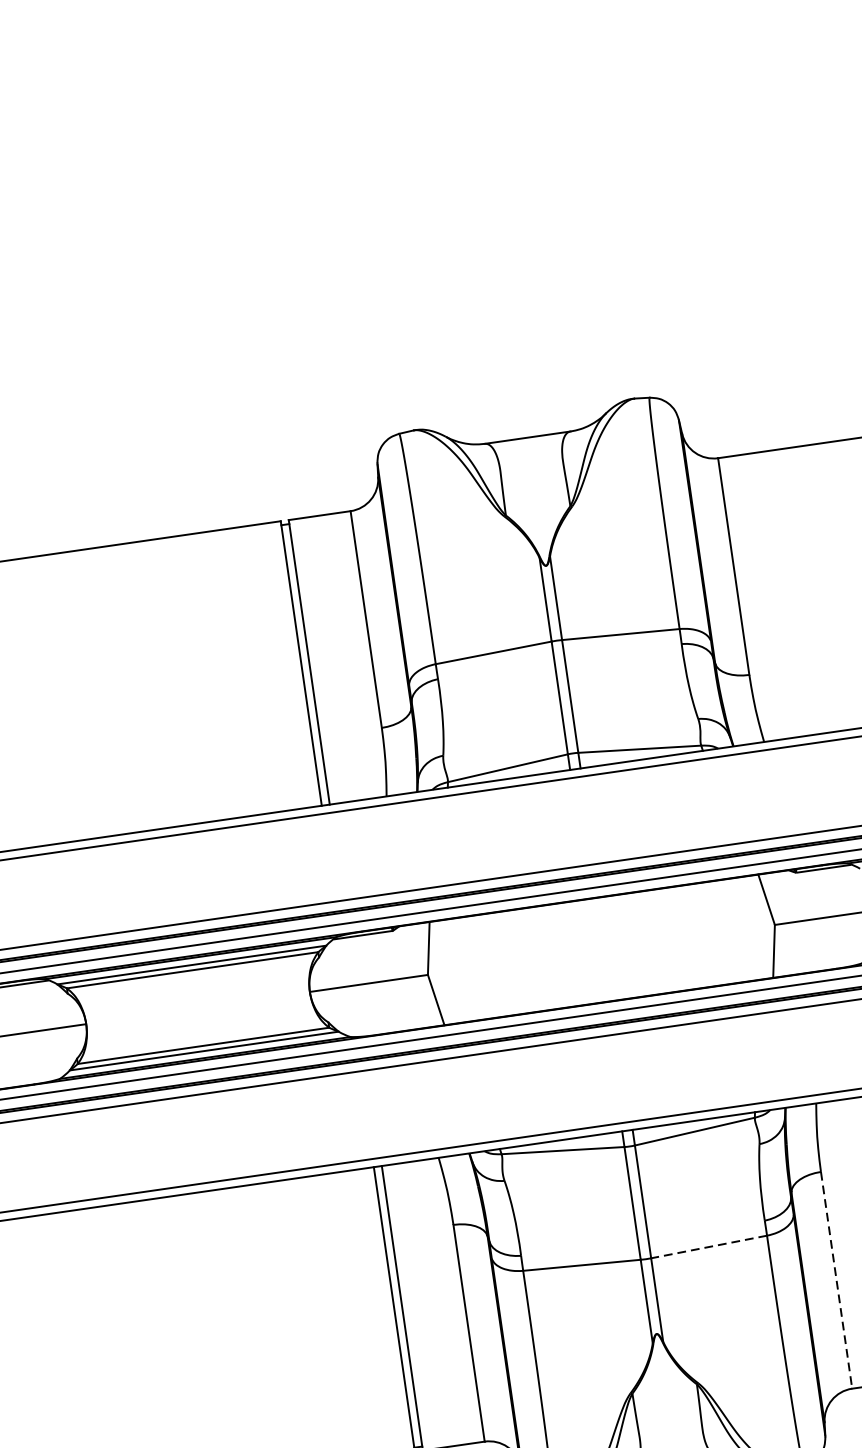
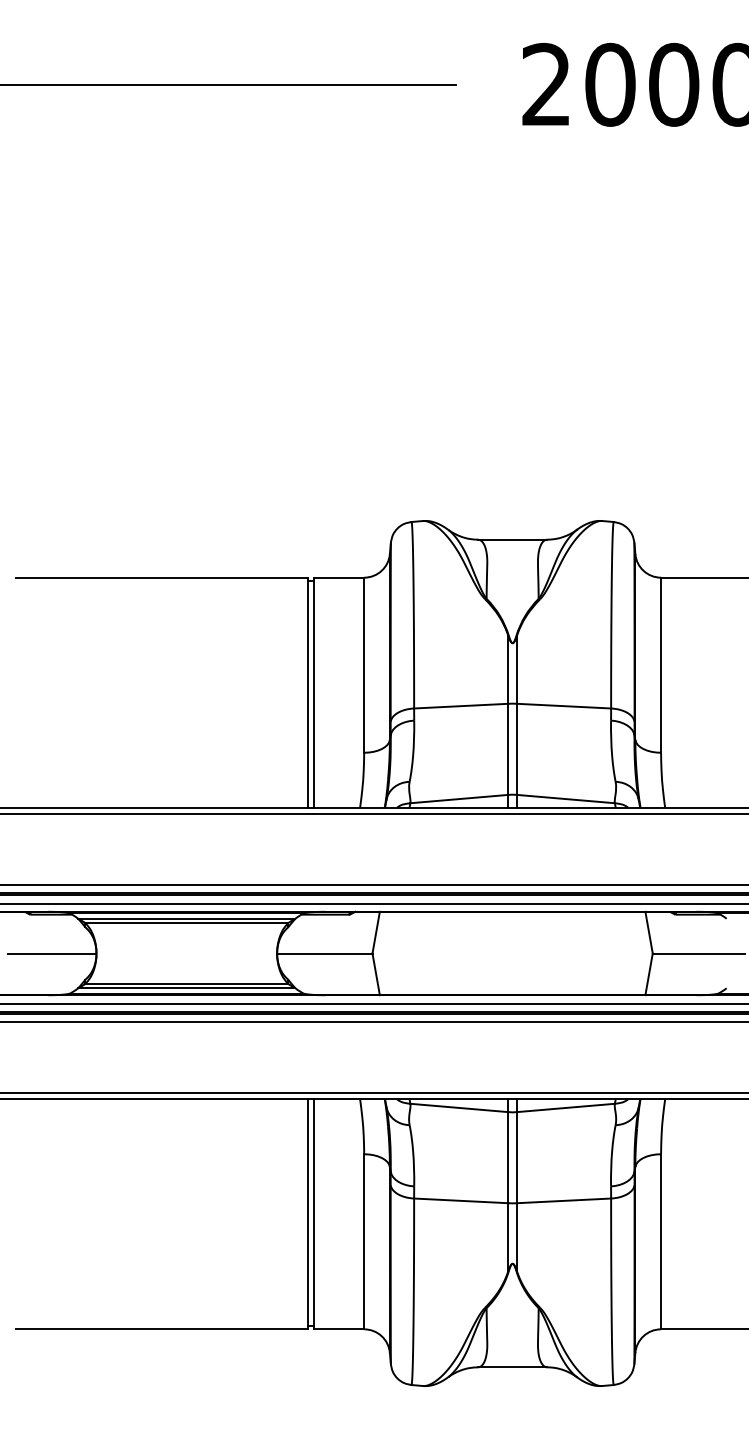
line: (708, 1246) -> (563, 1200), dashed -> solid
line: (837, 1279) -> (661, 1241), dashed -> solid

